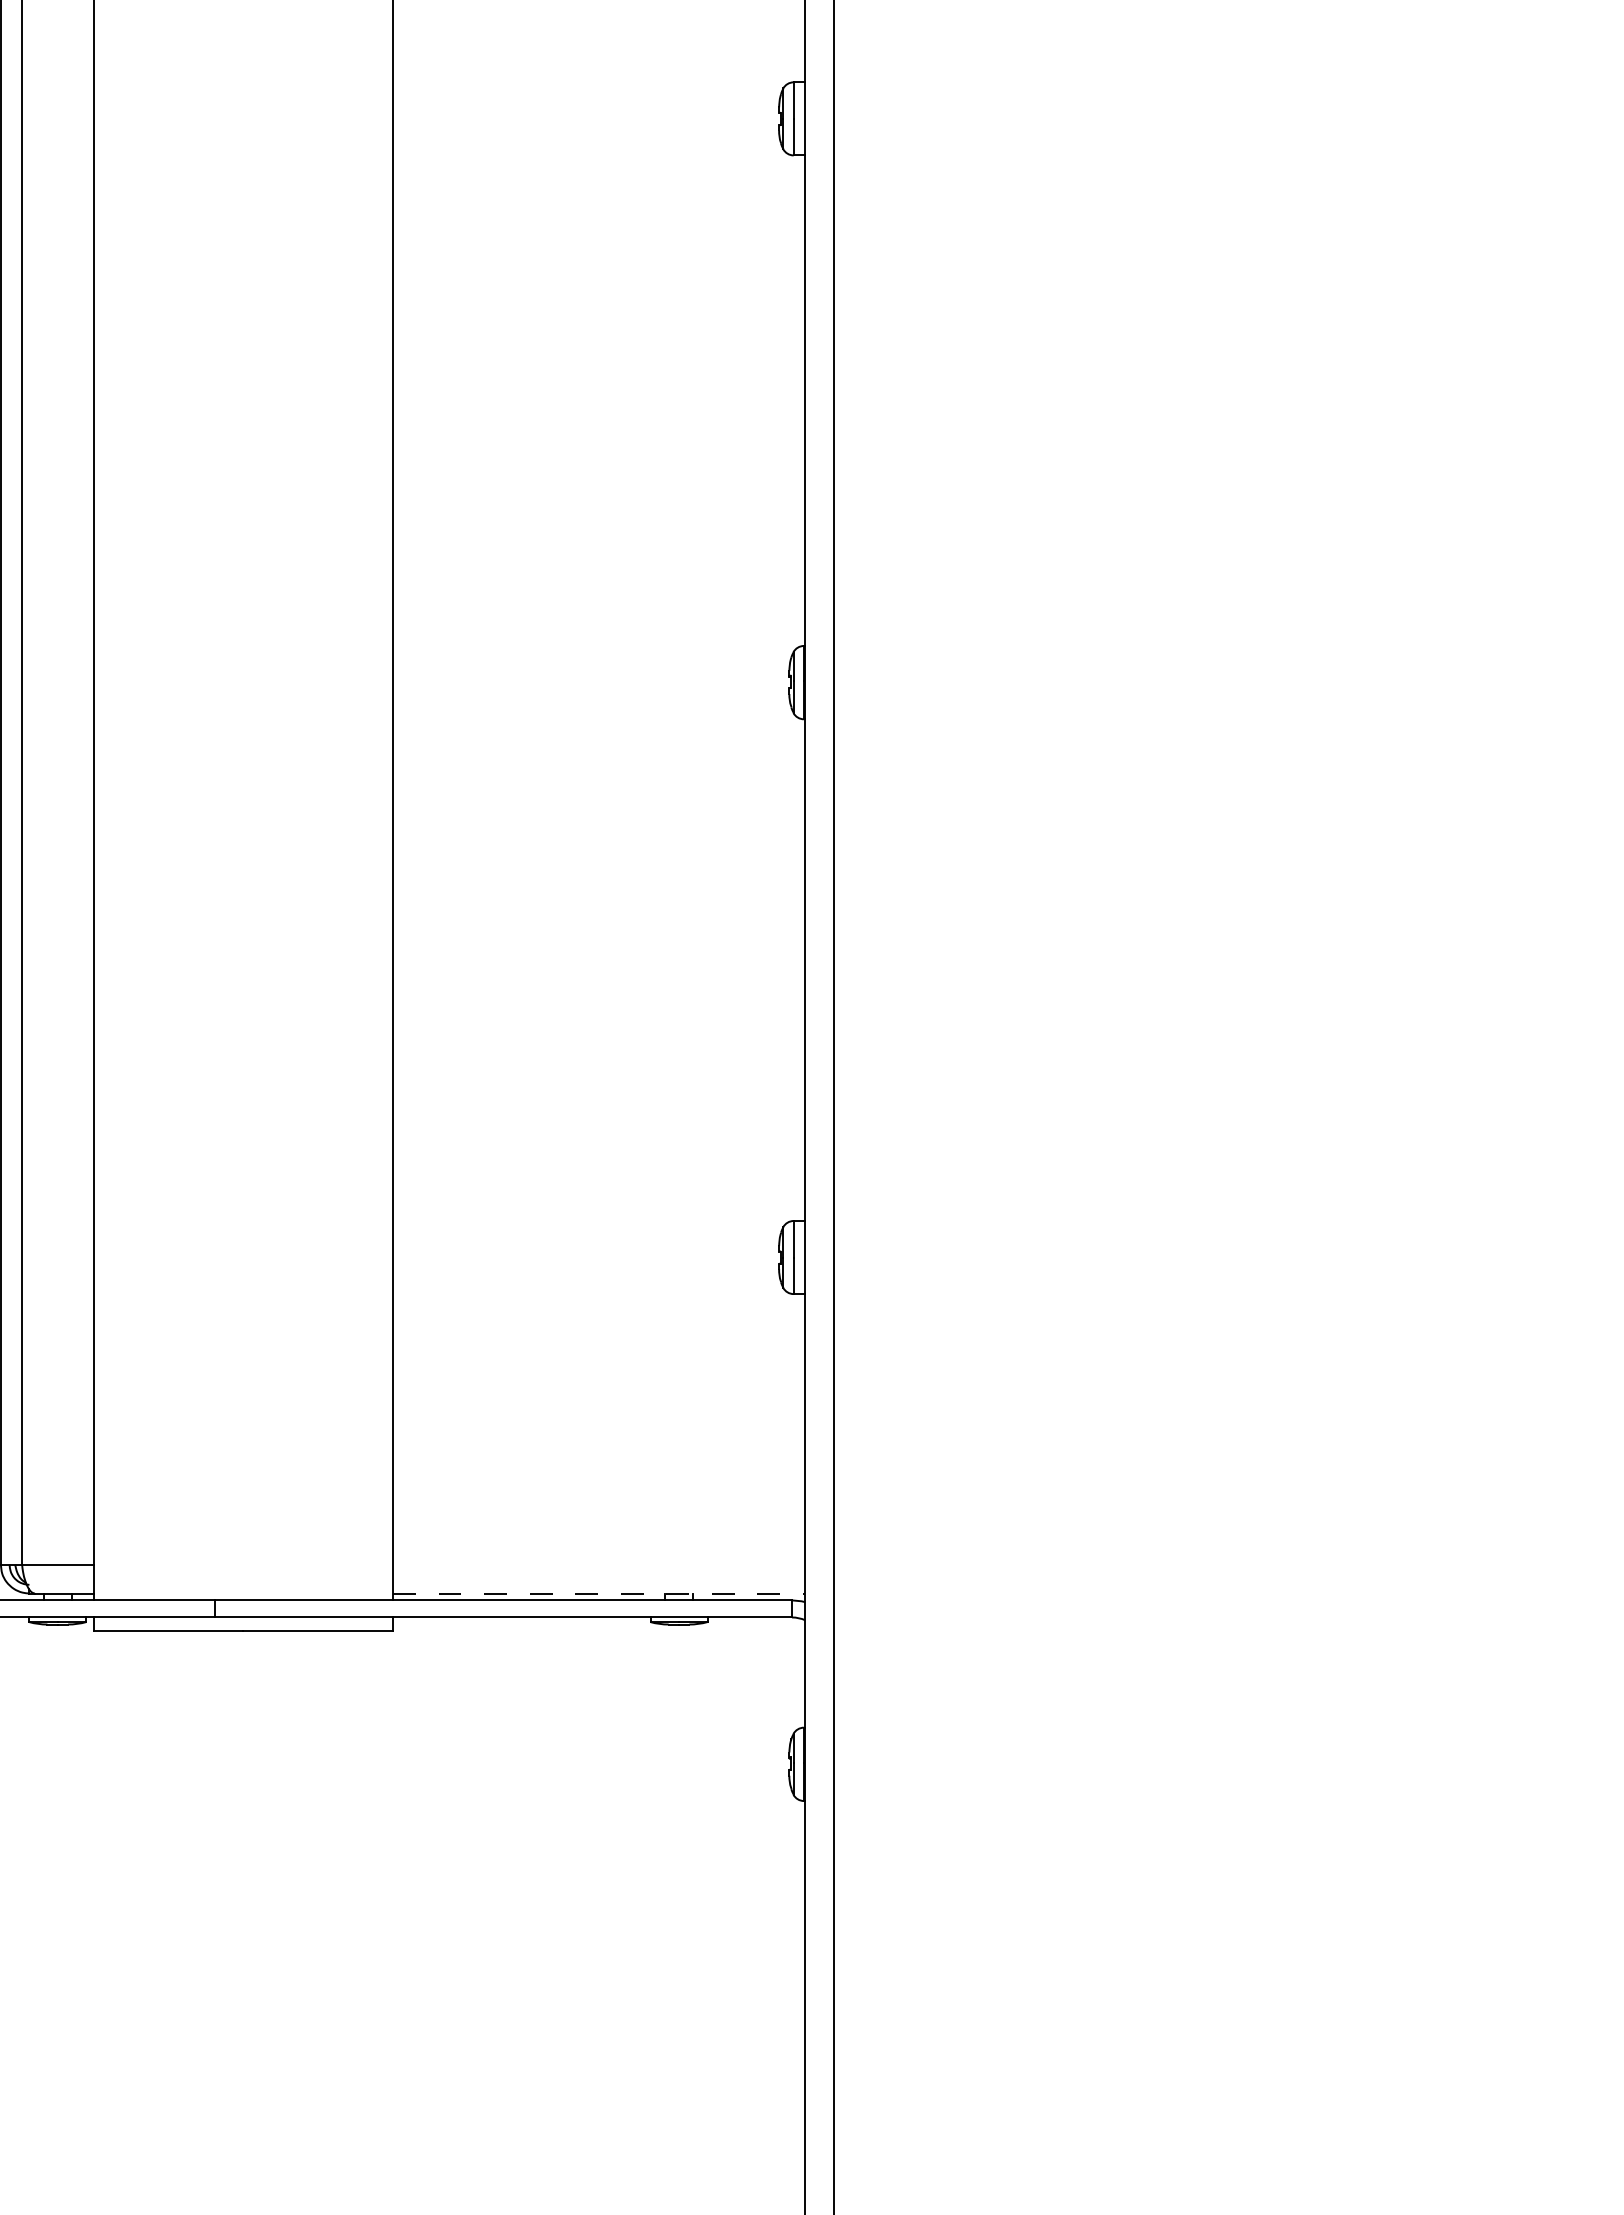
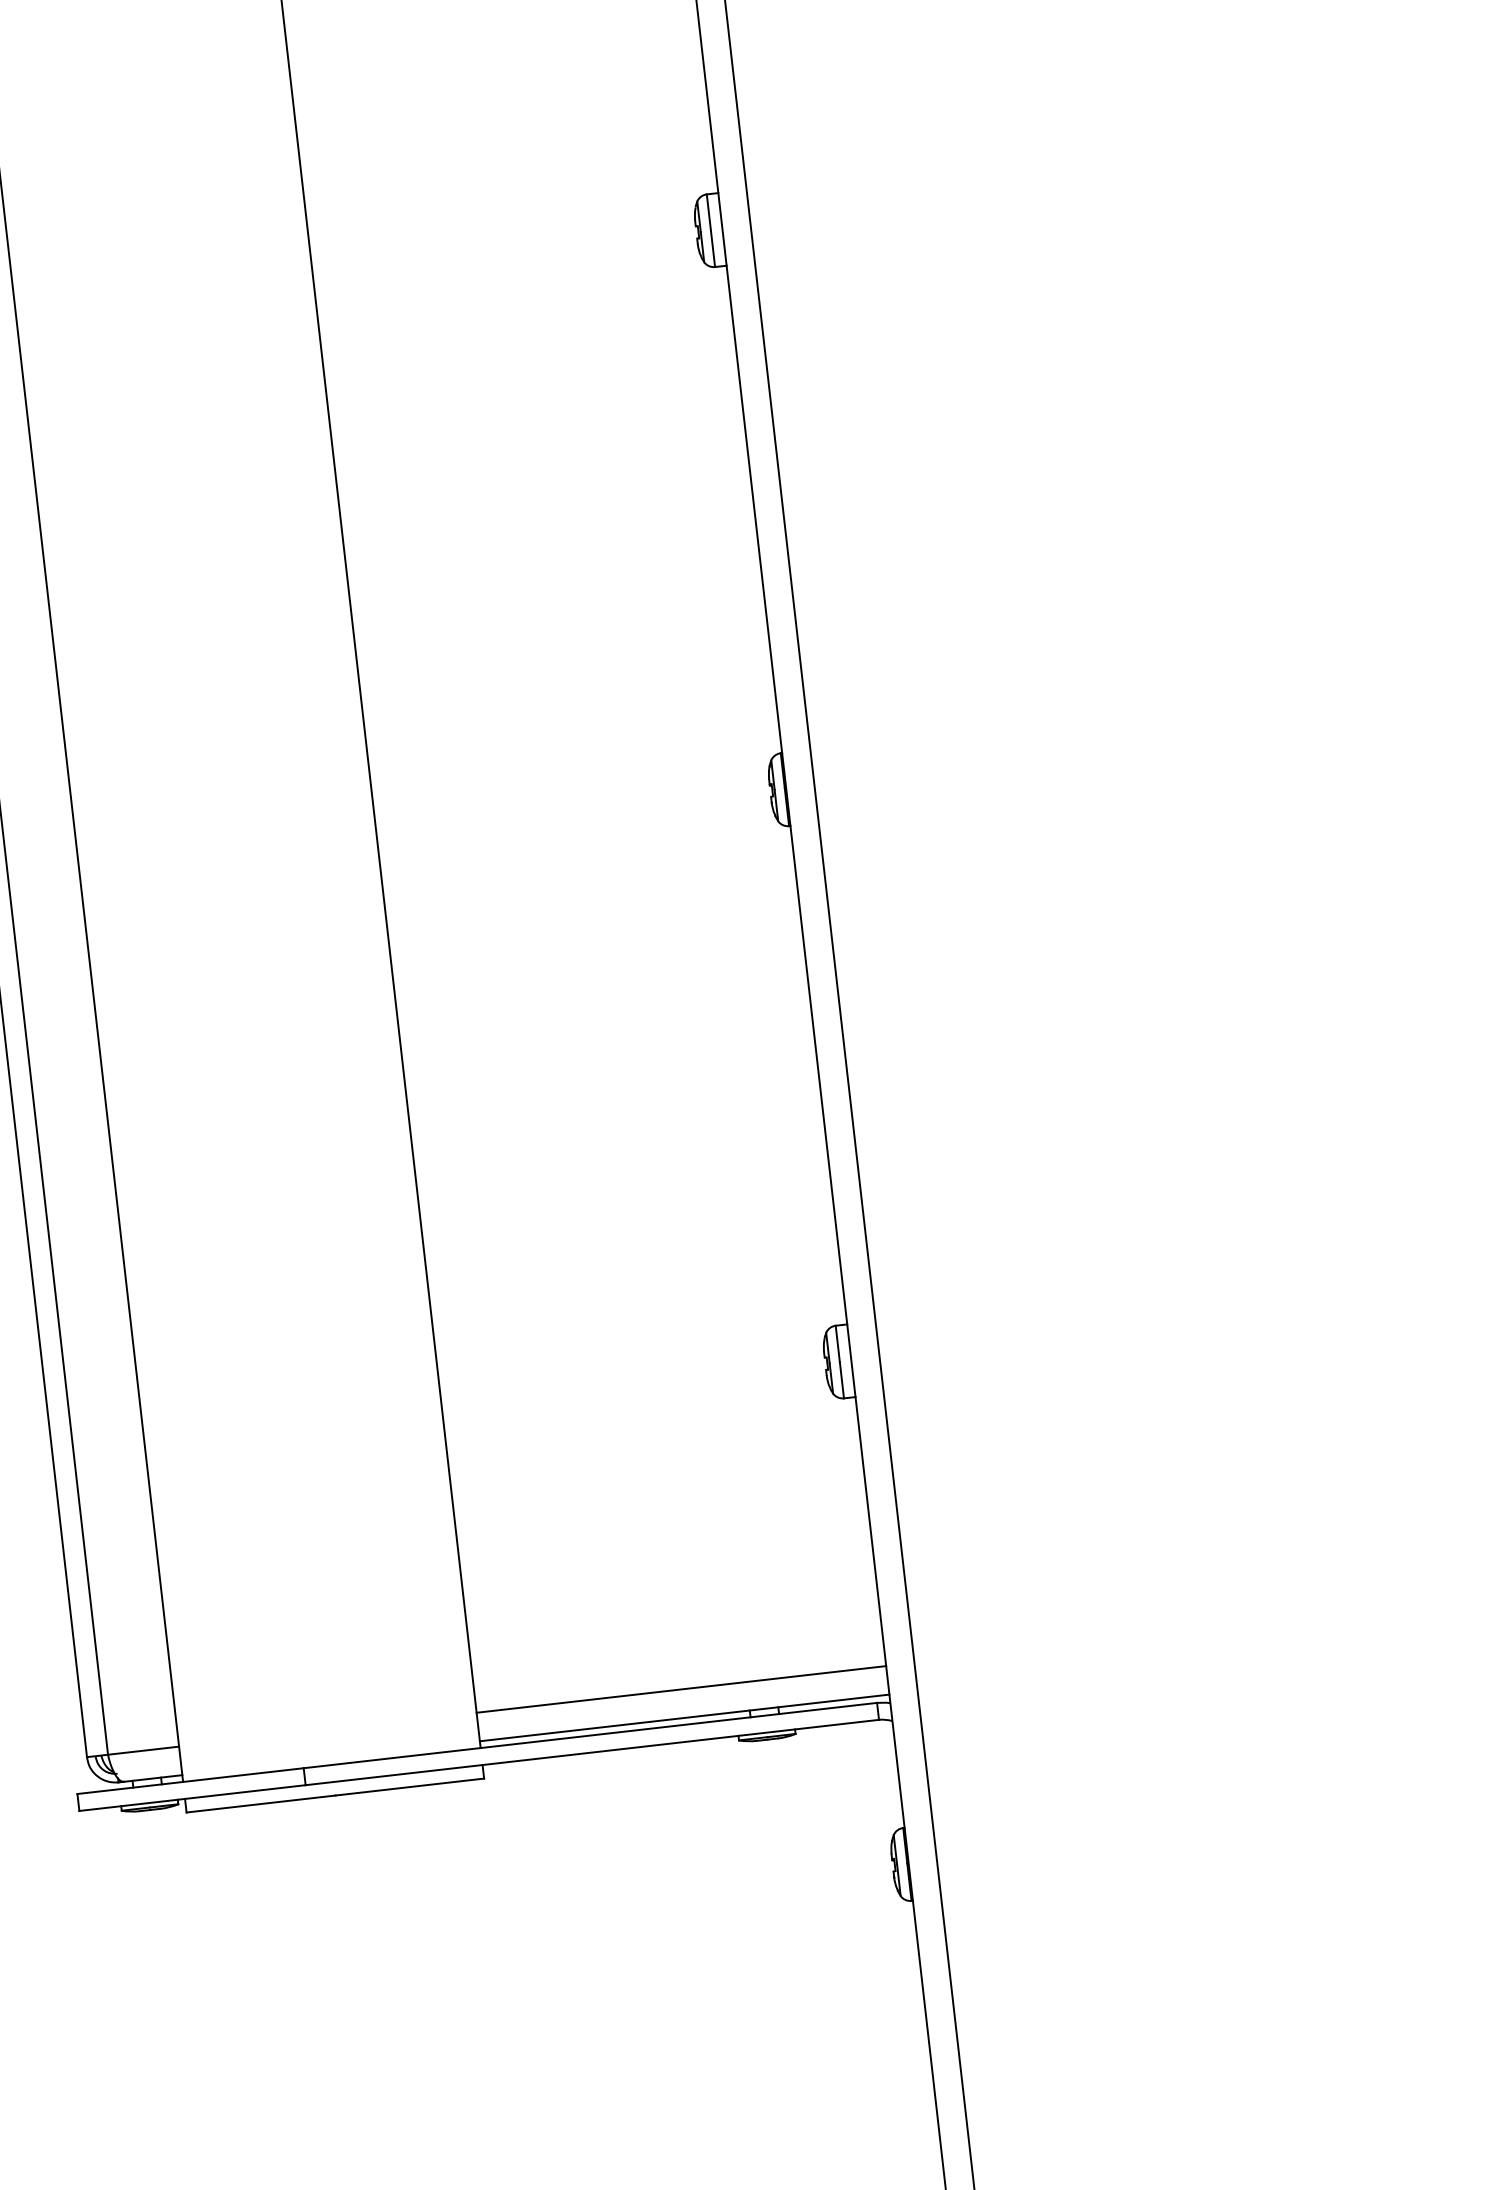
line: (599, 1564) -> (681, 1689), added
line: (599, 1593) -> (684, 1717), dashed -> solid

